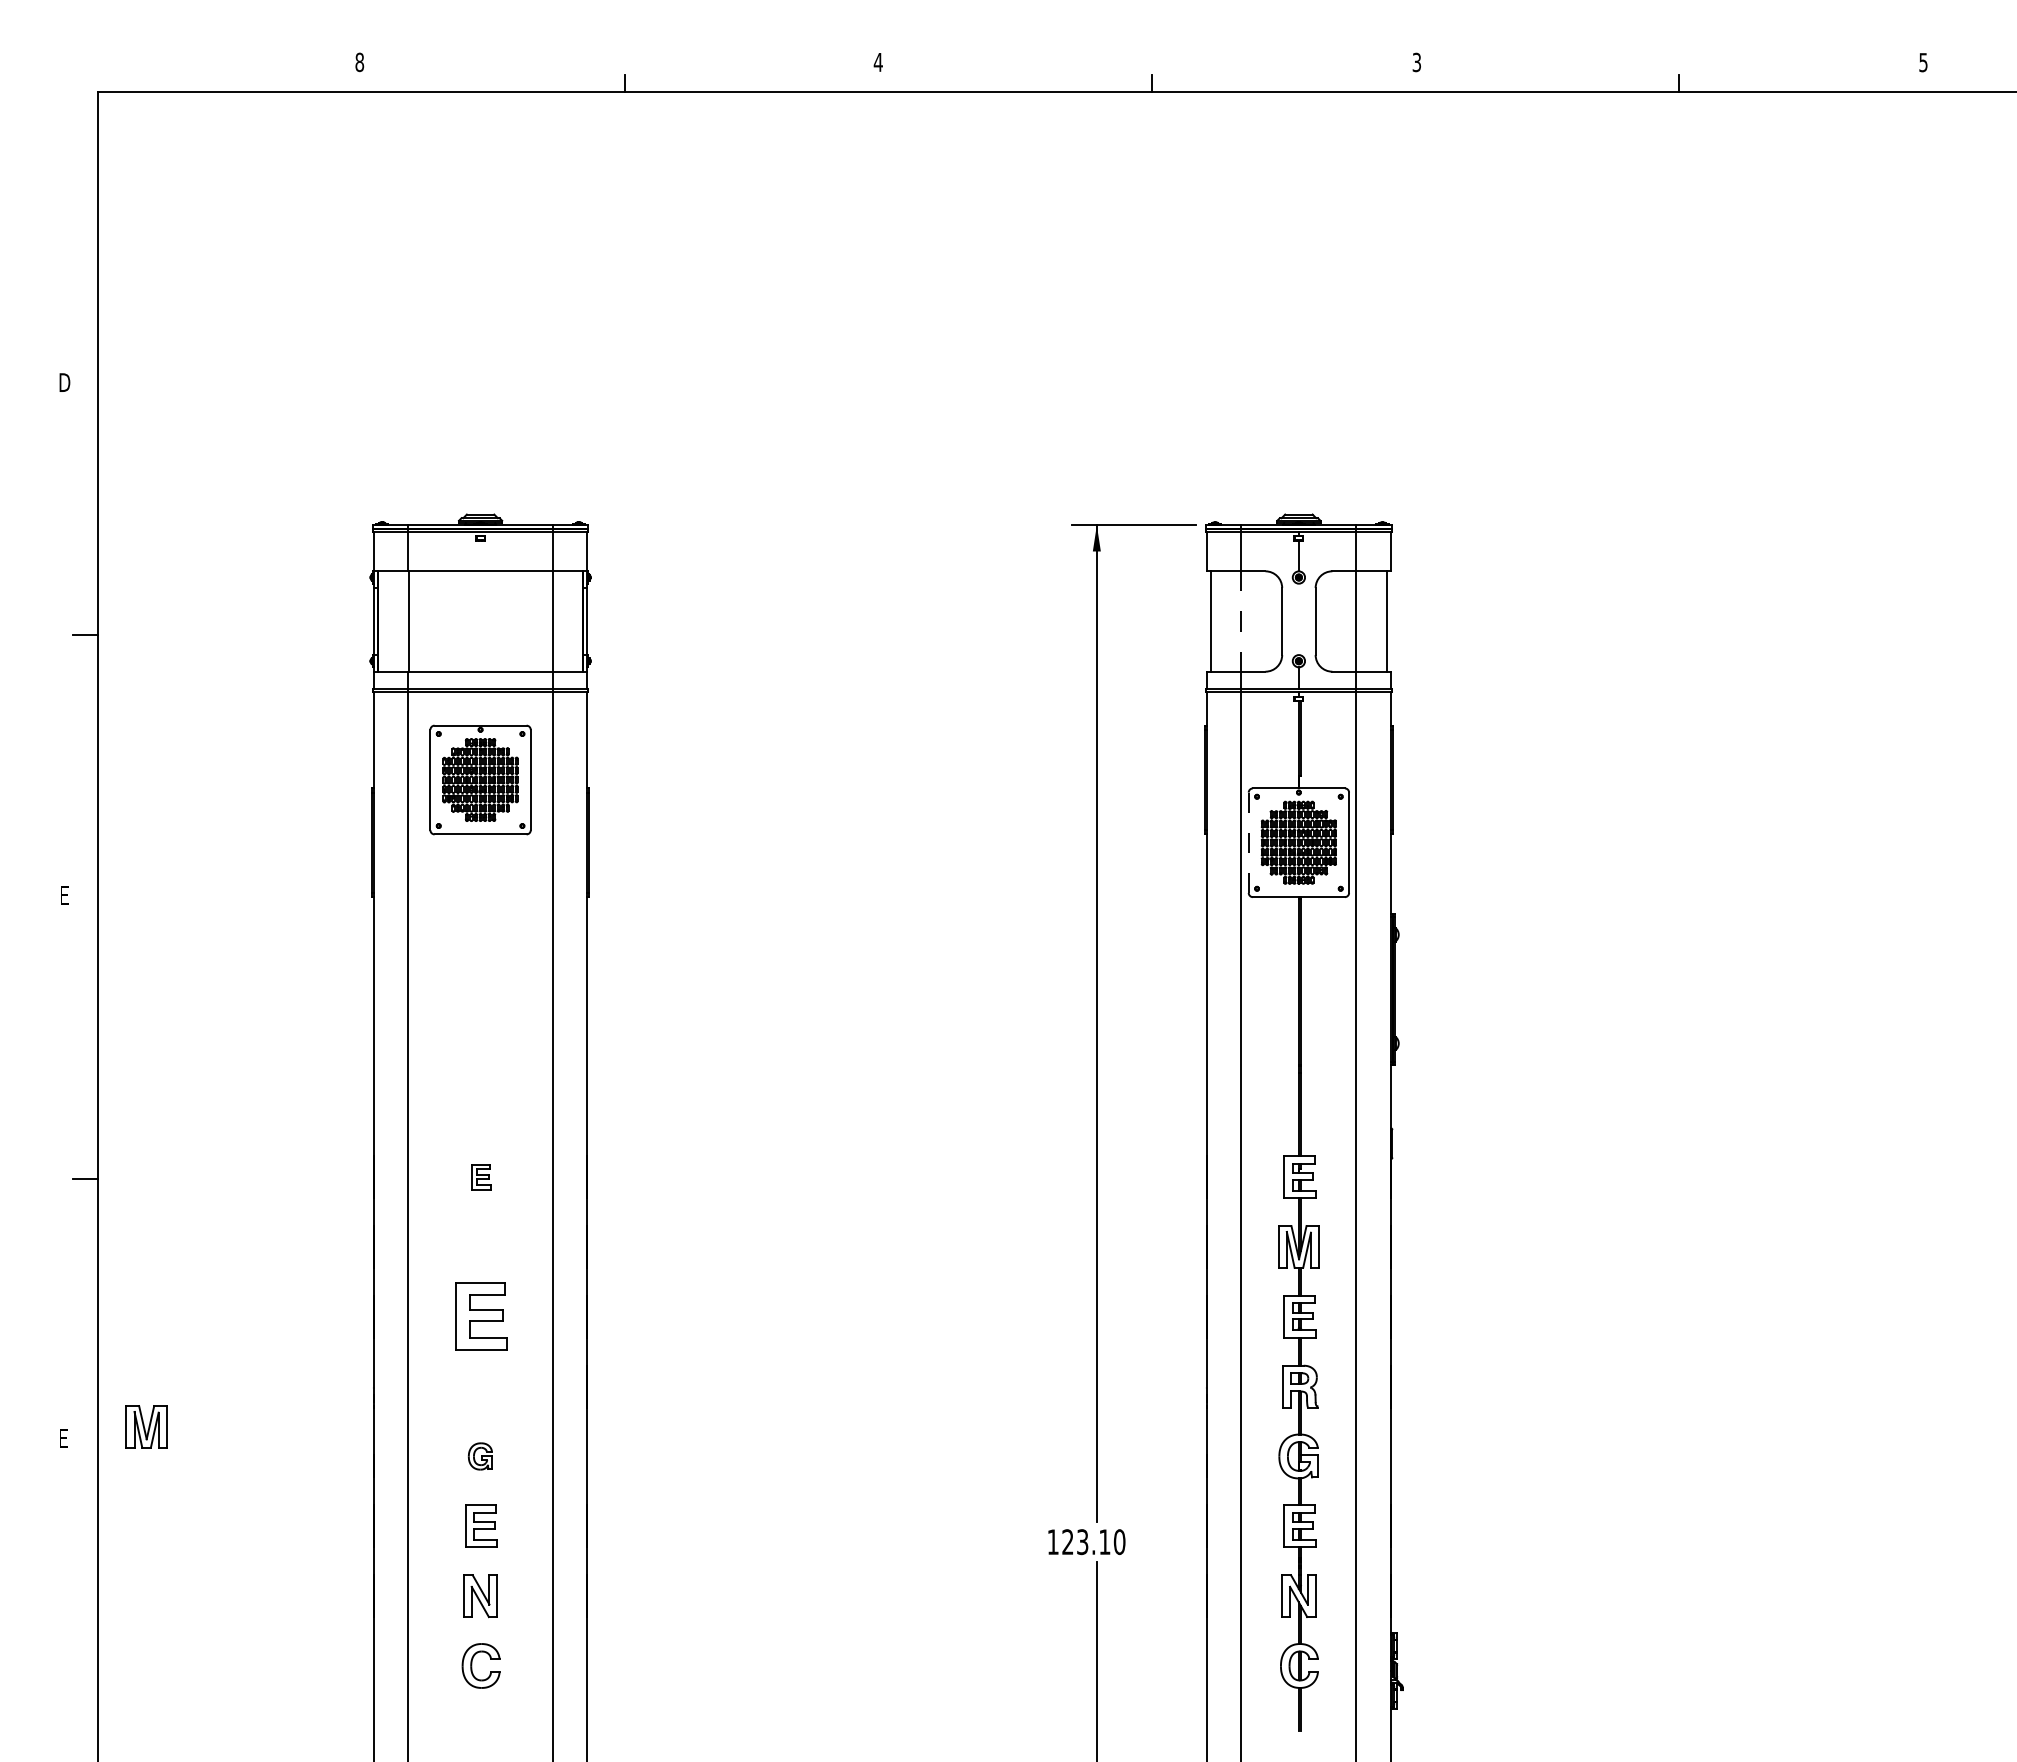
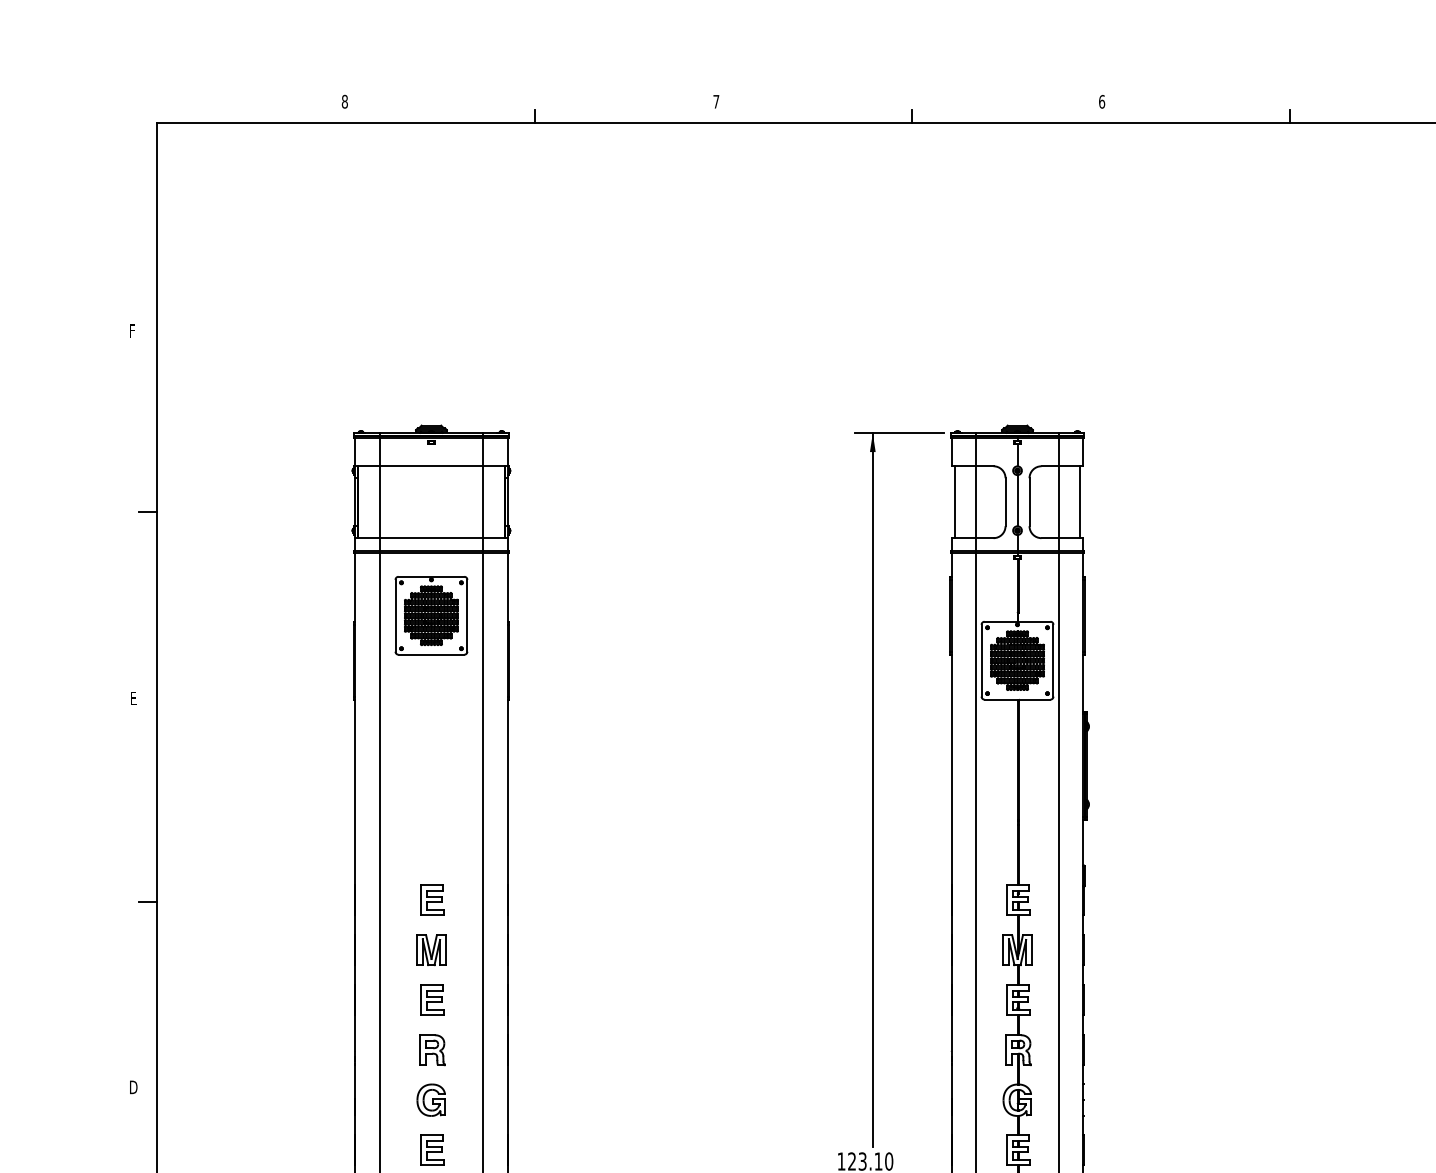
text: (877, 62) -> (715, 101), 4 -> 7
text: (1416, 62) -> (1101, 101), 3 -> 6
text: (64, 382) -> (133, 331), D -> F
line: (1298, 619) -> (1017, 500), added
line: (1241, 622) -> (976, 502), dashed -> solid
line: (1248, 843) -> (981, 661), dashed -> solid
part: (481, 1176) -> (432, 899), size x1.67
part: (481, 1316) -> (432, 999), size x0.62
part: (481, 1386) -> (432, 1050), added
part: (146, 1426) -> (431, 949), moved
text: (64, 1438) -> (133, 1087), E -> D
part: (480, 1456) -> (431, 1100), size x1.67

